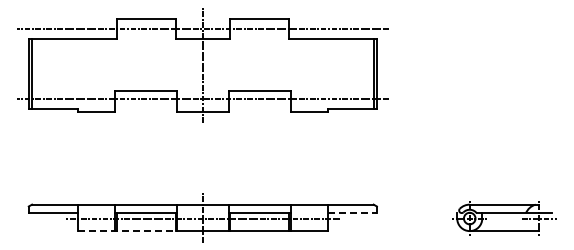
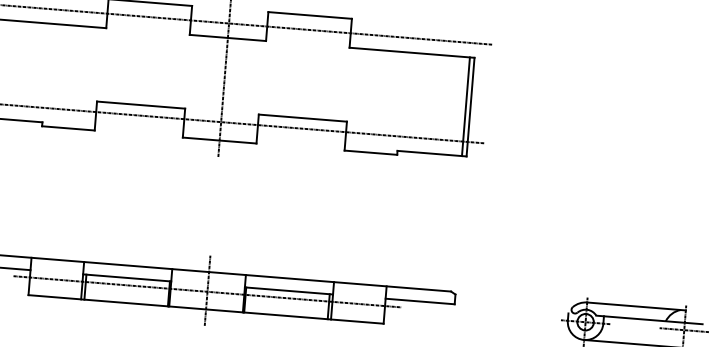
line: (353, 213) -> (421, 301), dashed -> solid
line: (127, 231) -> (99, 301), dashed -> solid

